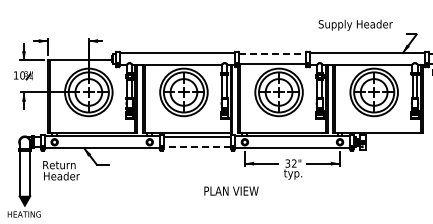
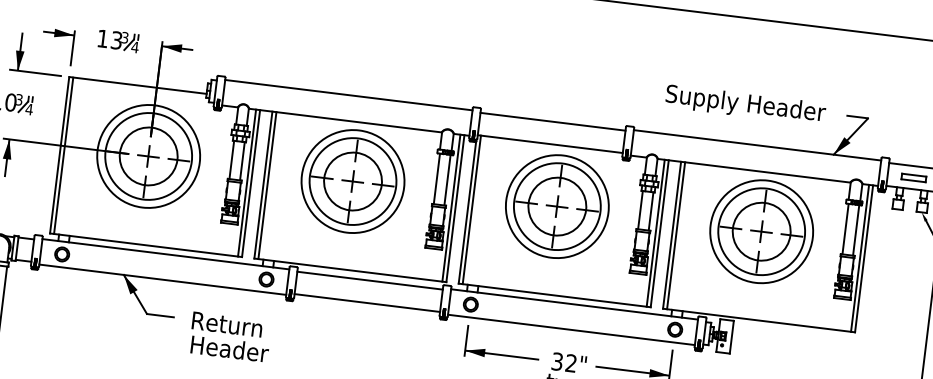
text: (355, 25) -> (745, 105), moved
part: (68, 40) -> (118, 39), added
line: (272, 53) -> (553, 121), dashed -> solid
line: (197, 147) -> (367, 303), dashed -> solid
text: (61, 170) -> (230, 336), moved

